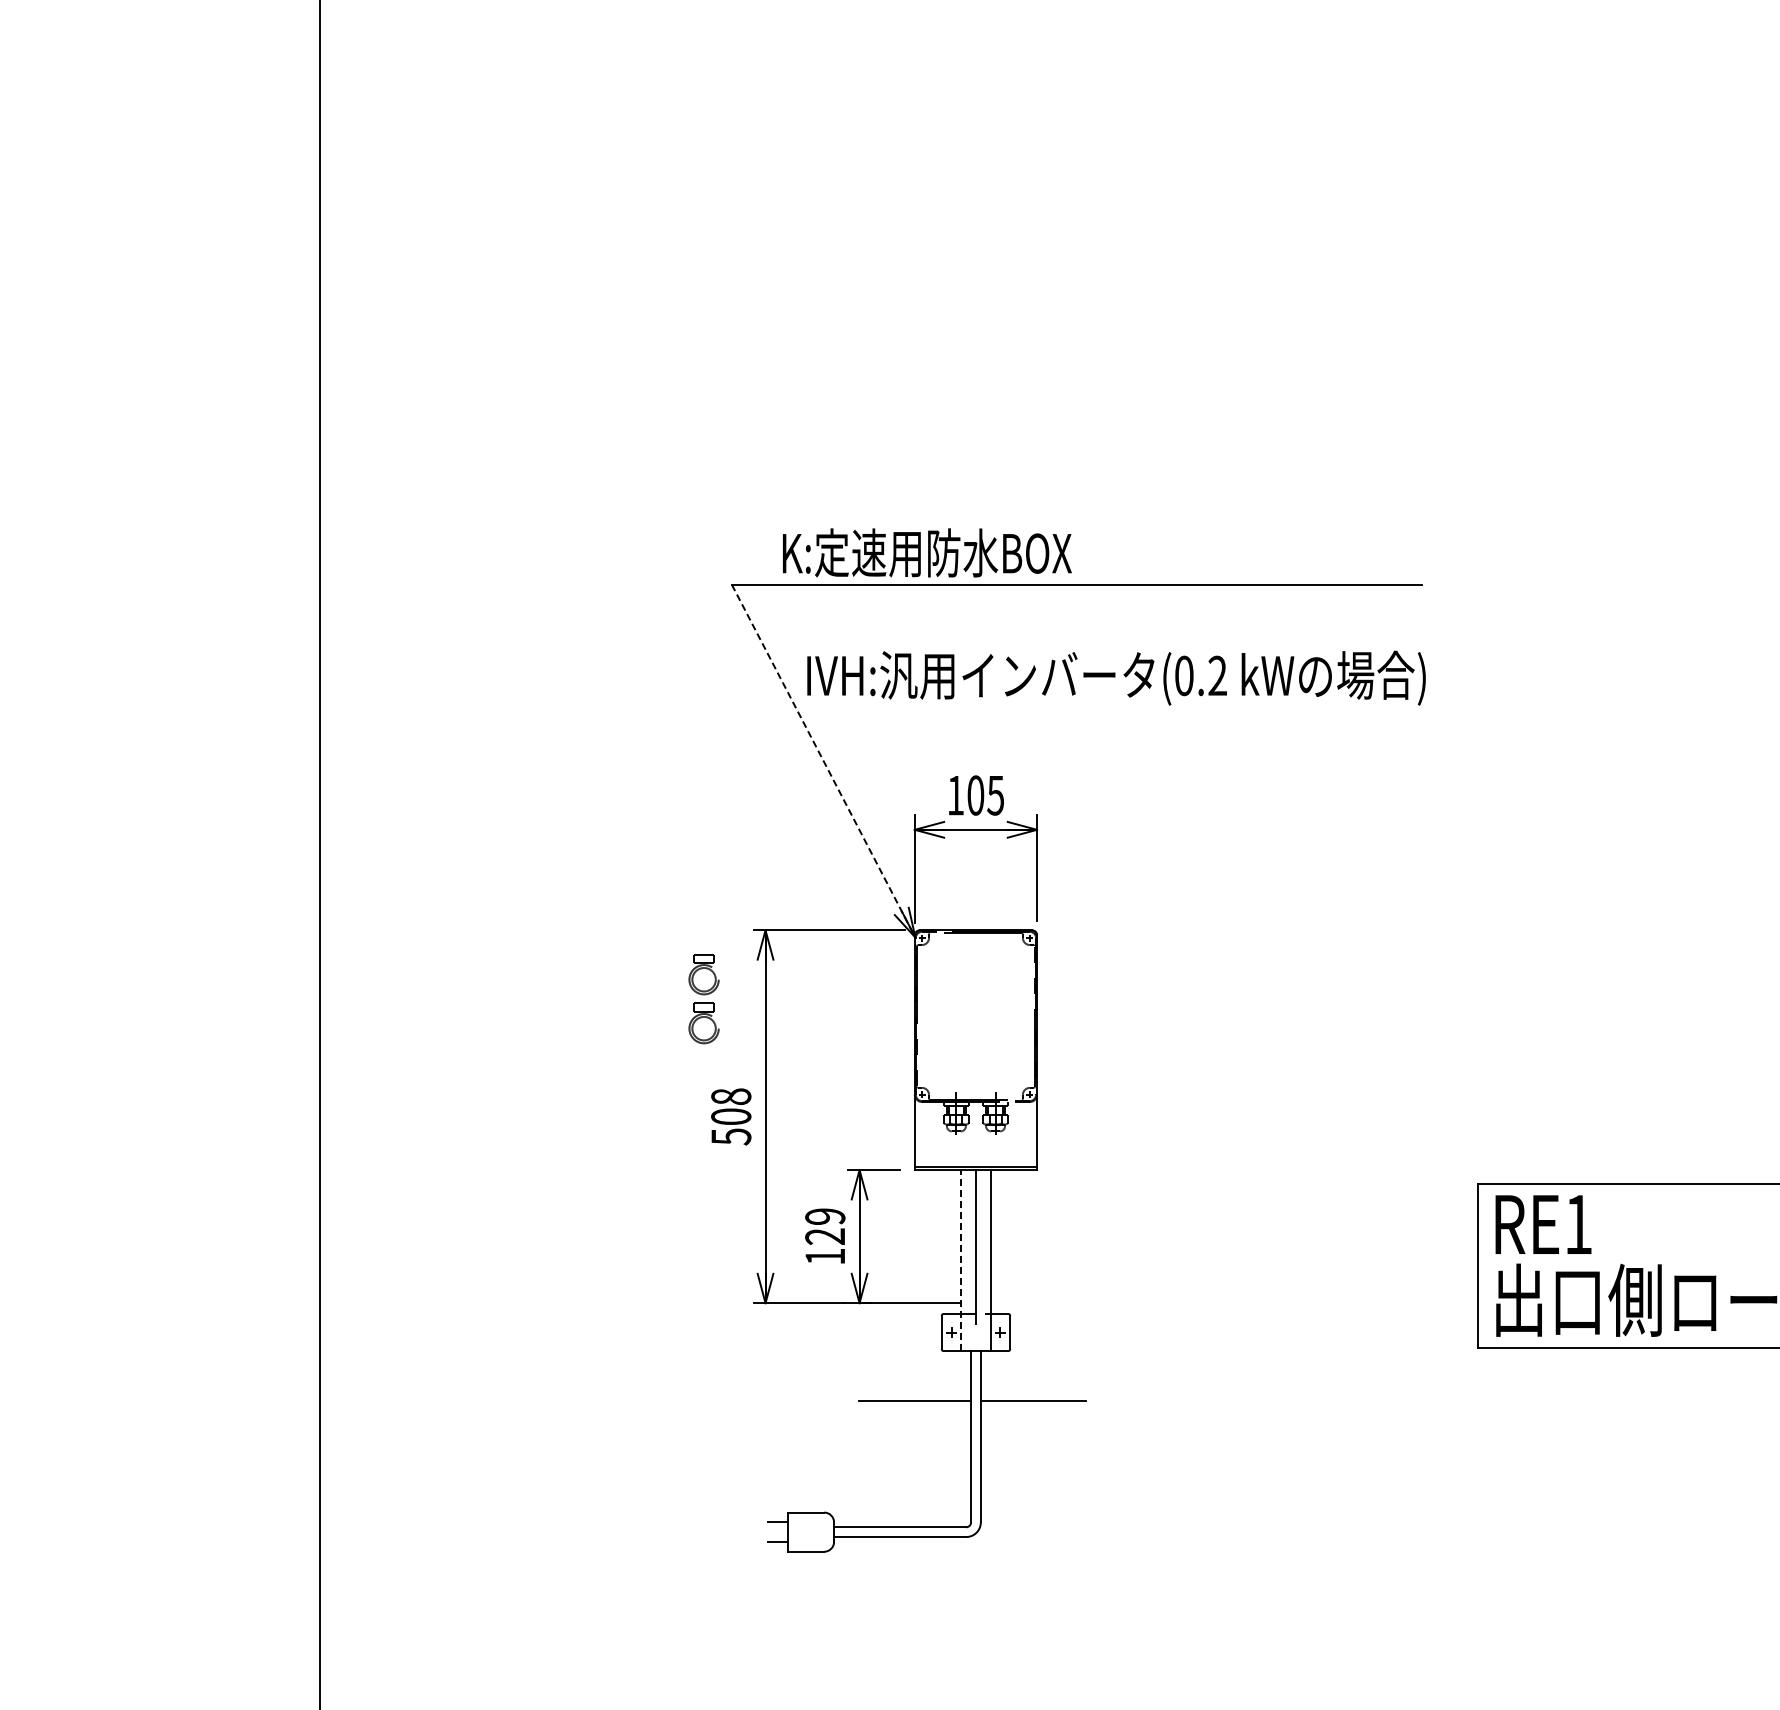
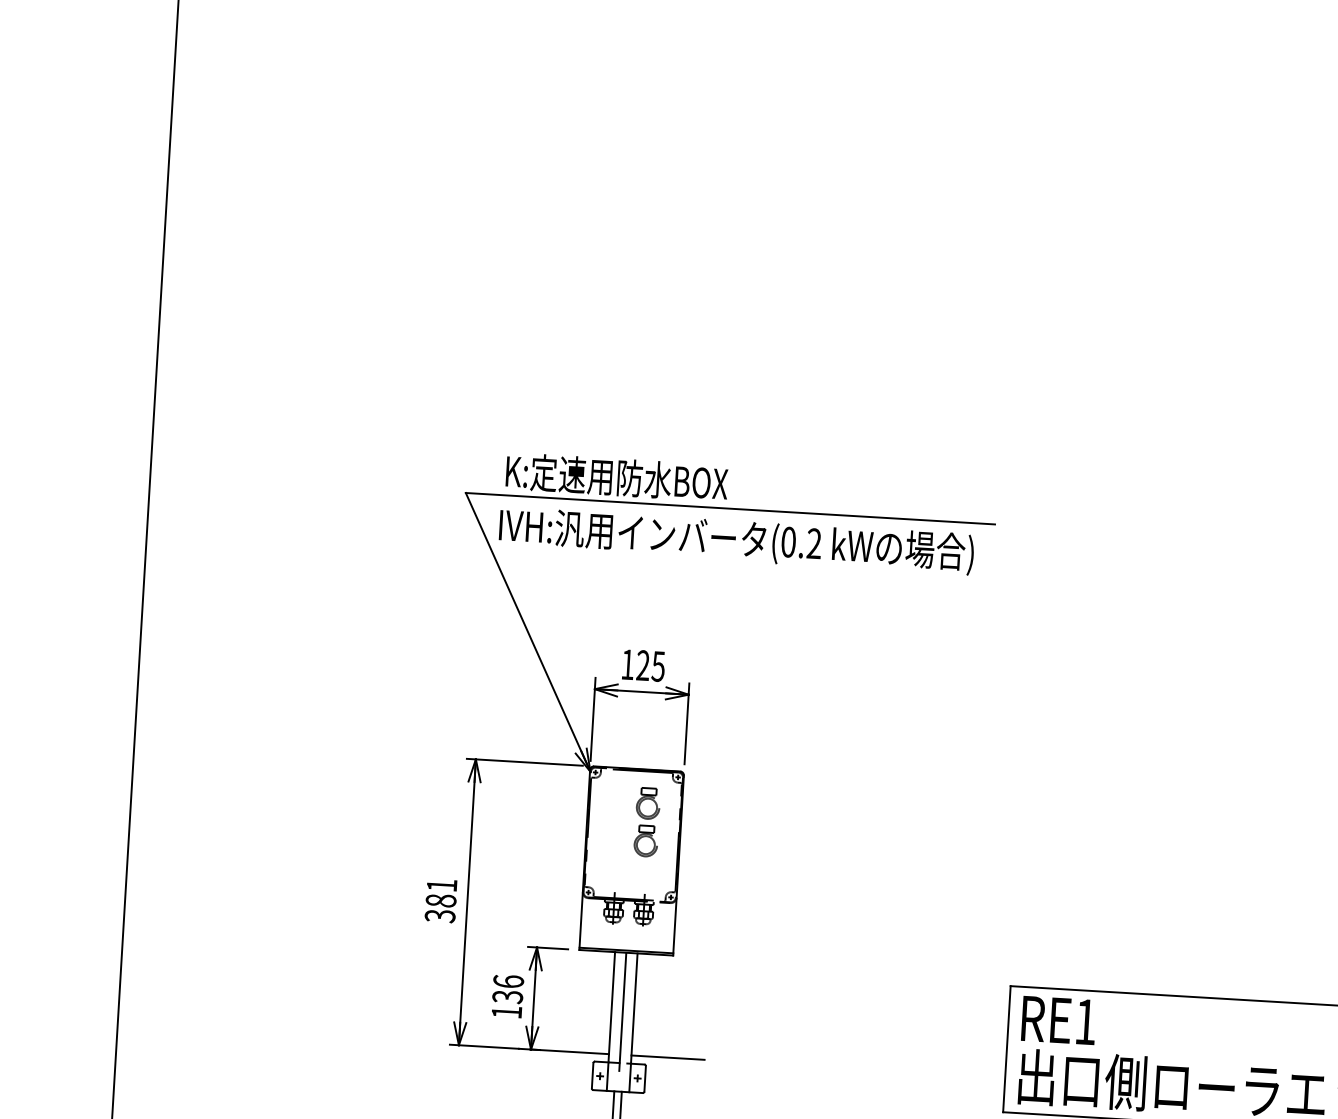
text: (1116, 677) -> (736, 540), moved
line: (823, 761) -> (528, 632), dashed -> solid
text: (975, 795) -> (643, 665), 105 -> 125
part: (703, 999) -> (646, 822), moved
text: (731, 1116) -> (441, 900), 508 -> 381
text: (825, 1226) -> (508, 989), 129 -> 136
line: (961, 1260) -> (611, 1021), dashed -> solid
line: (1037, 1303) -> (667, 1057), added

